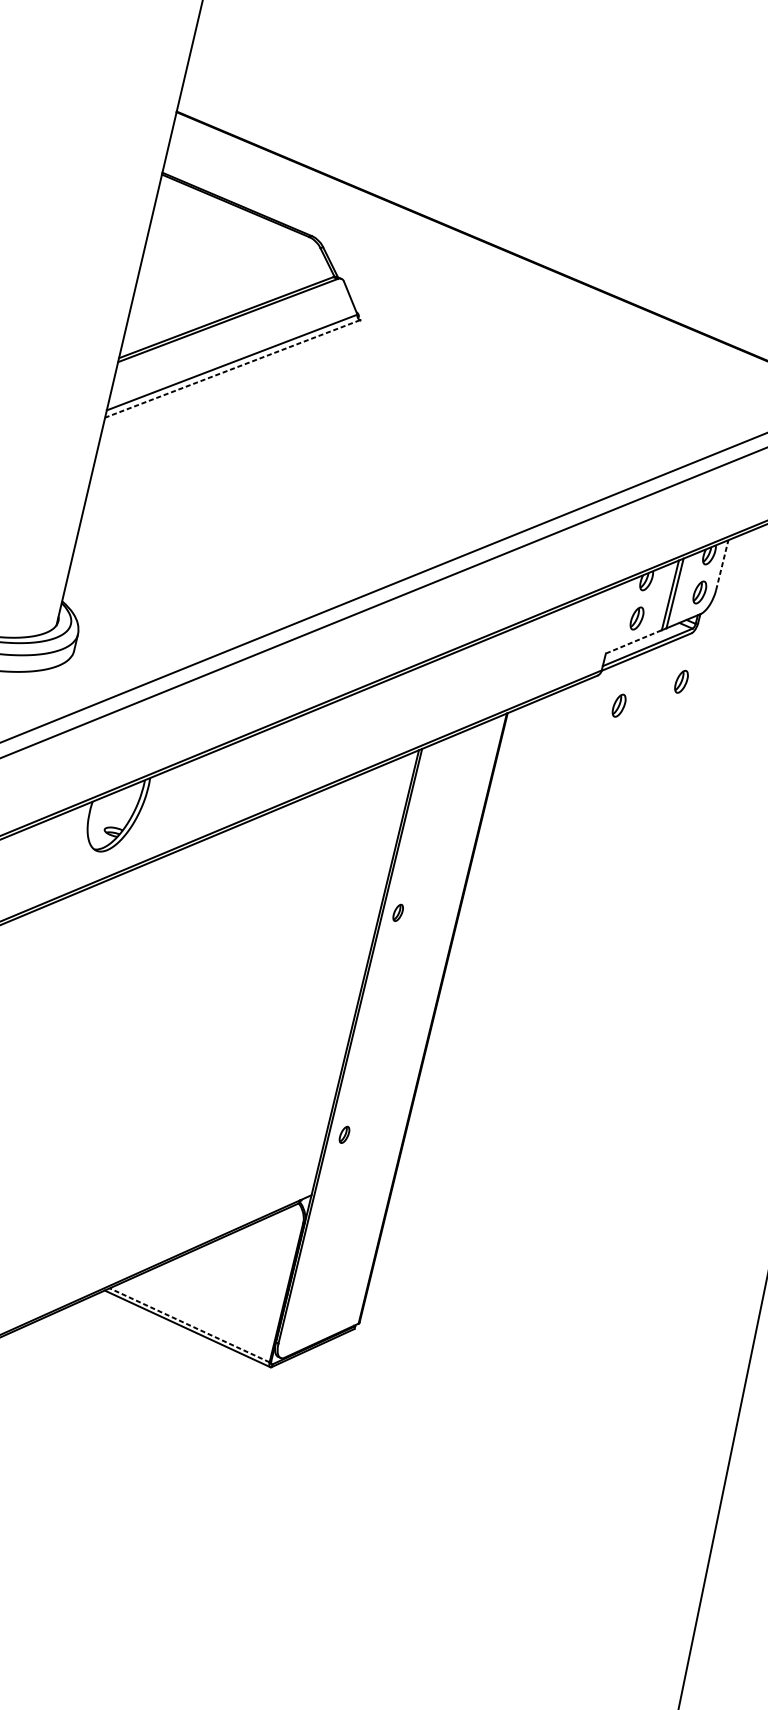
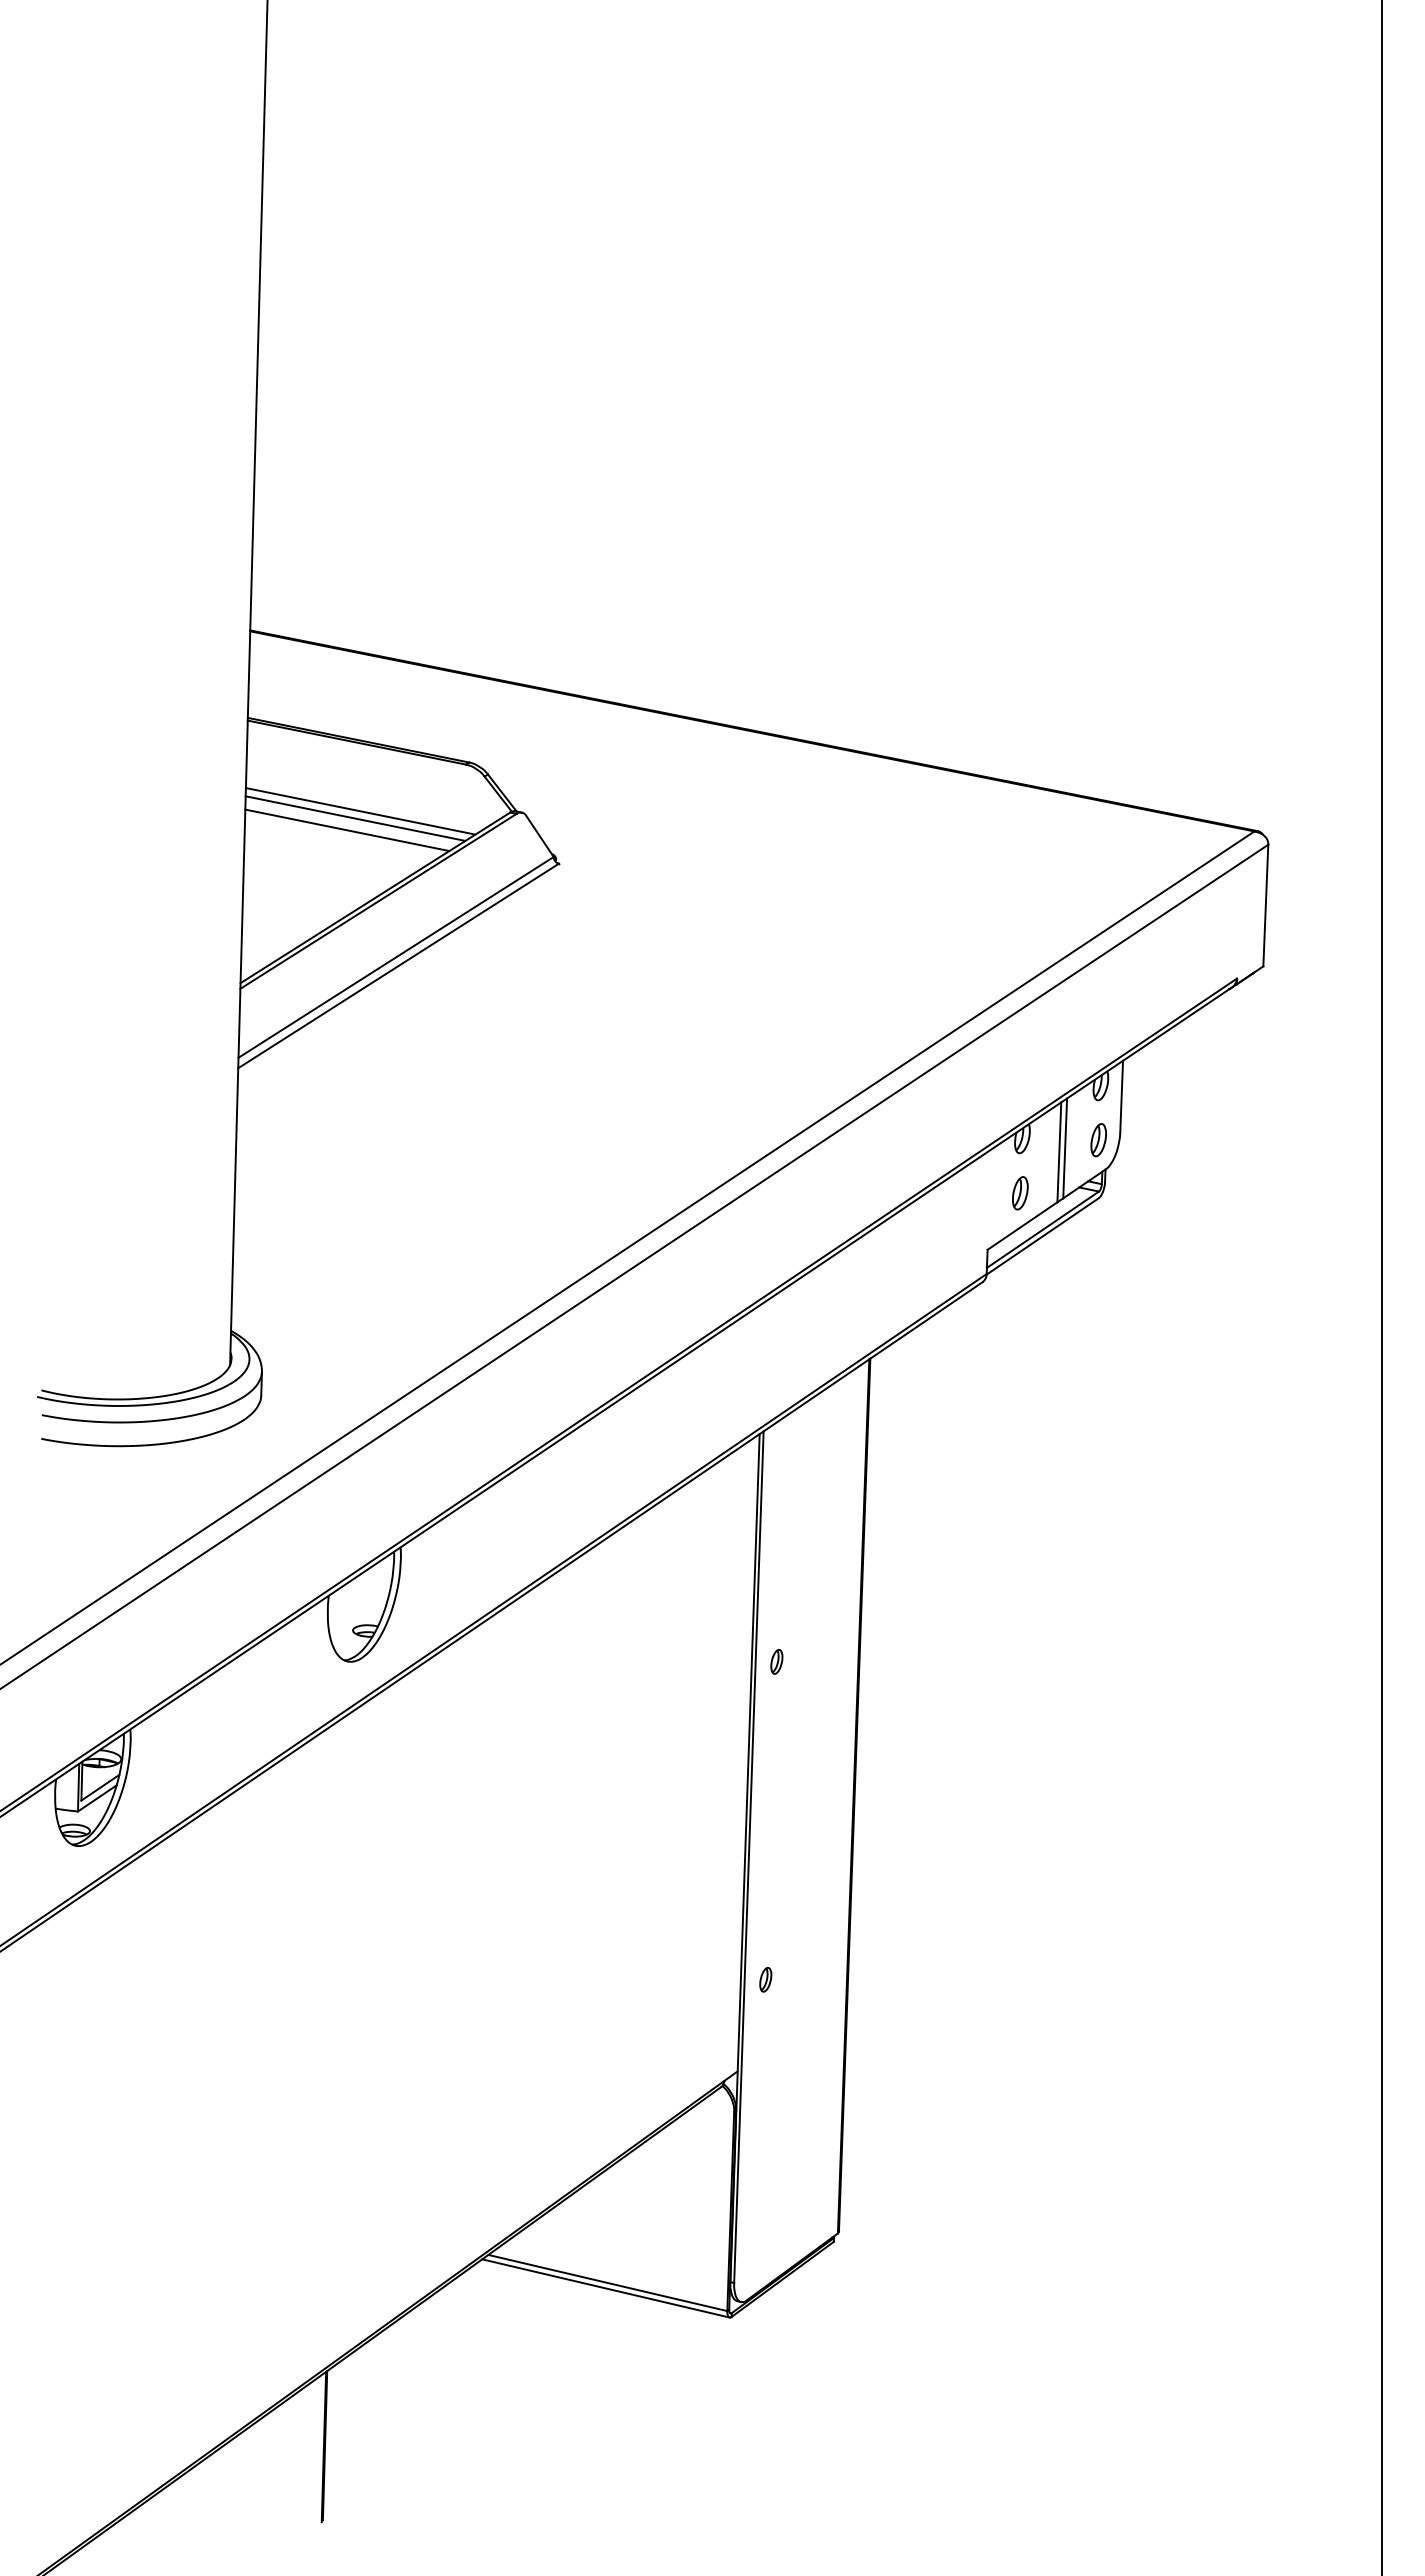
line: (228, 254) -> (360, 811), added
line: (223, 259) -> (355, 818), added
line: (216, 266) -> (347, 830), added
line: (232, 369) -> (398, 966), dashed -> solid
line: (722, 565) -> (1121, 1096), dashed -> solid
line: (633, 641) -> (1022, 1225), dashed -> solid
part: (681, 682) -> (1098, 1267), removed
part: (619, 705) -> (1020, 1317), removed
line: (189, 1325) -> (607, 2283), dashed -> solid

